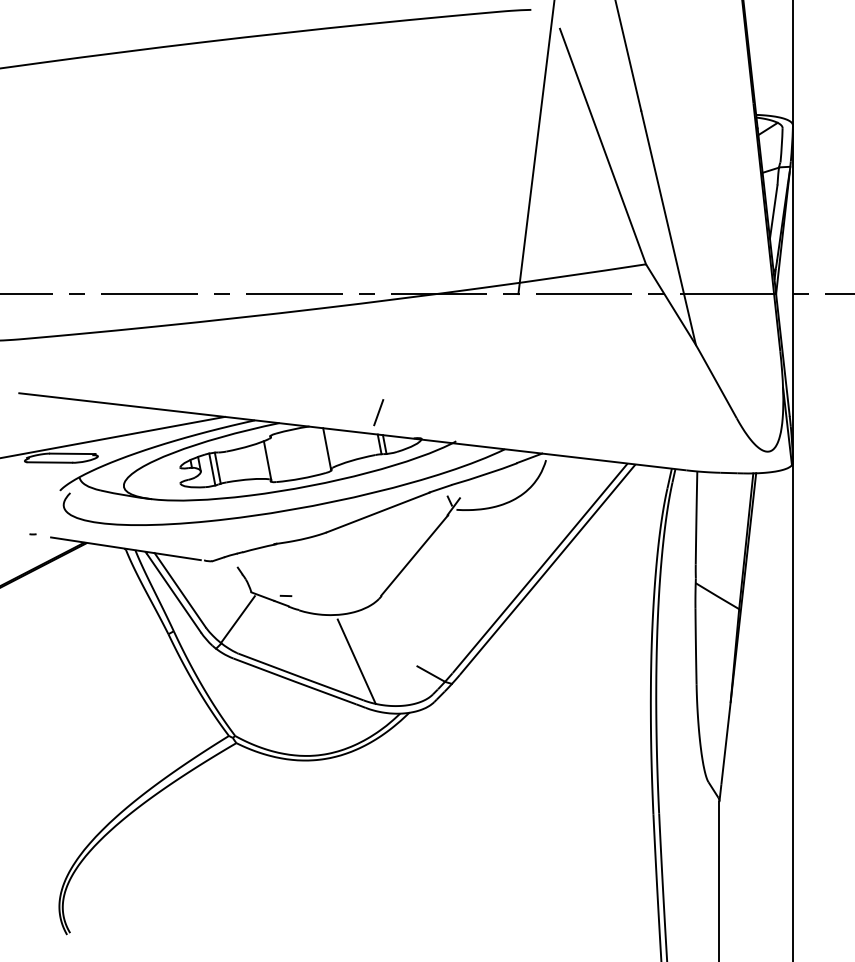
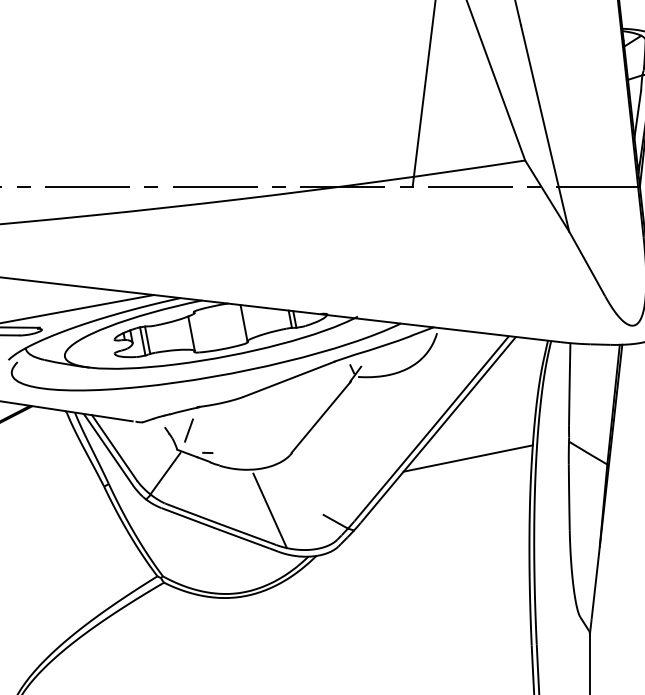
line: (378, 412) -> (188, 430), moved
line: (581, 602) -> (468, 458), added

